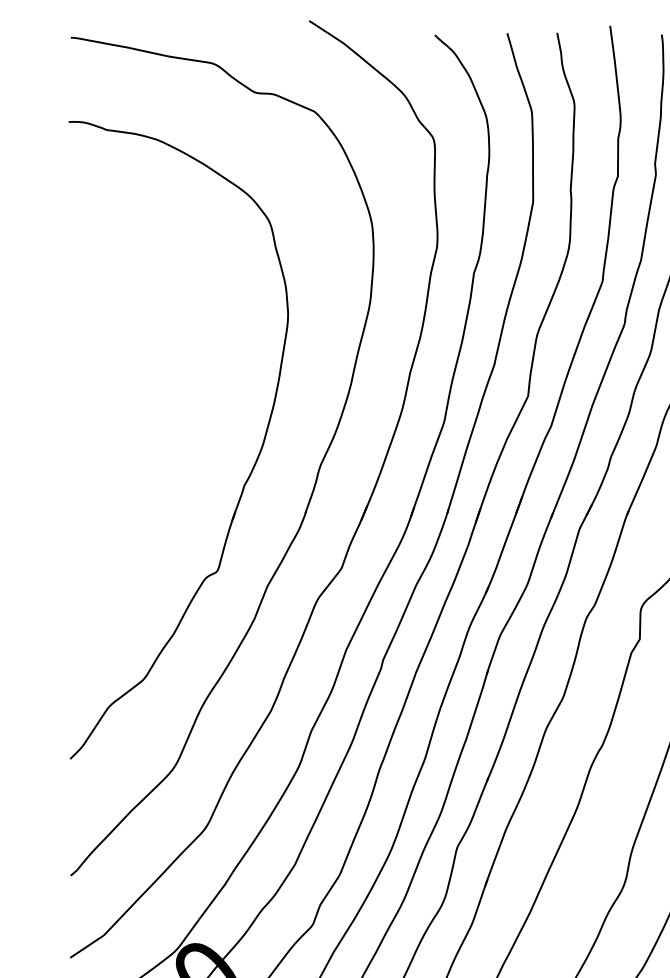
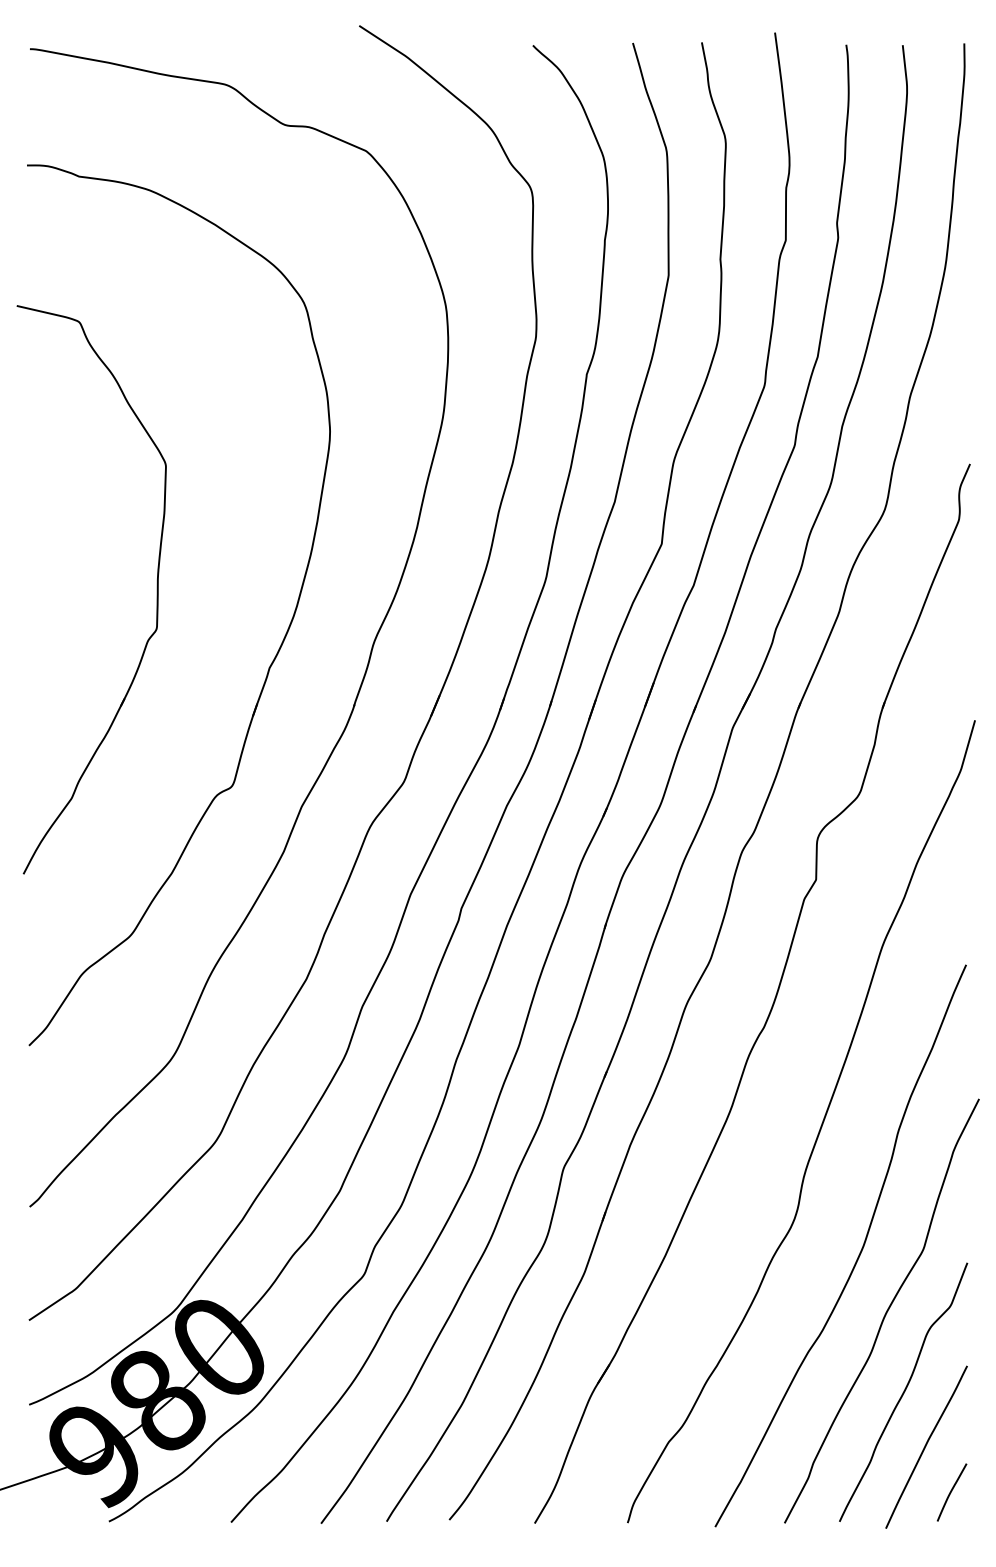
part: (162, 428) -> (156, 589), added

